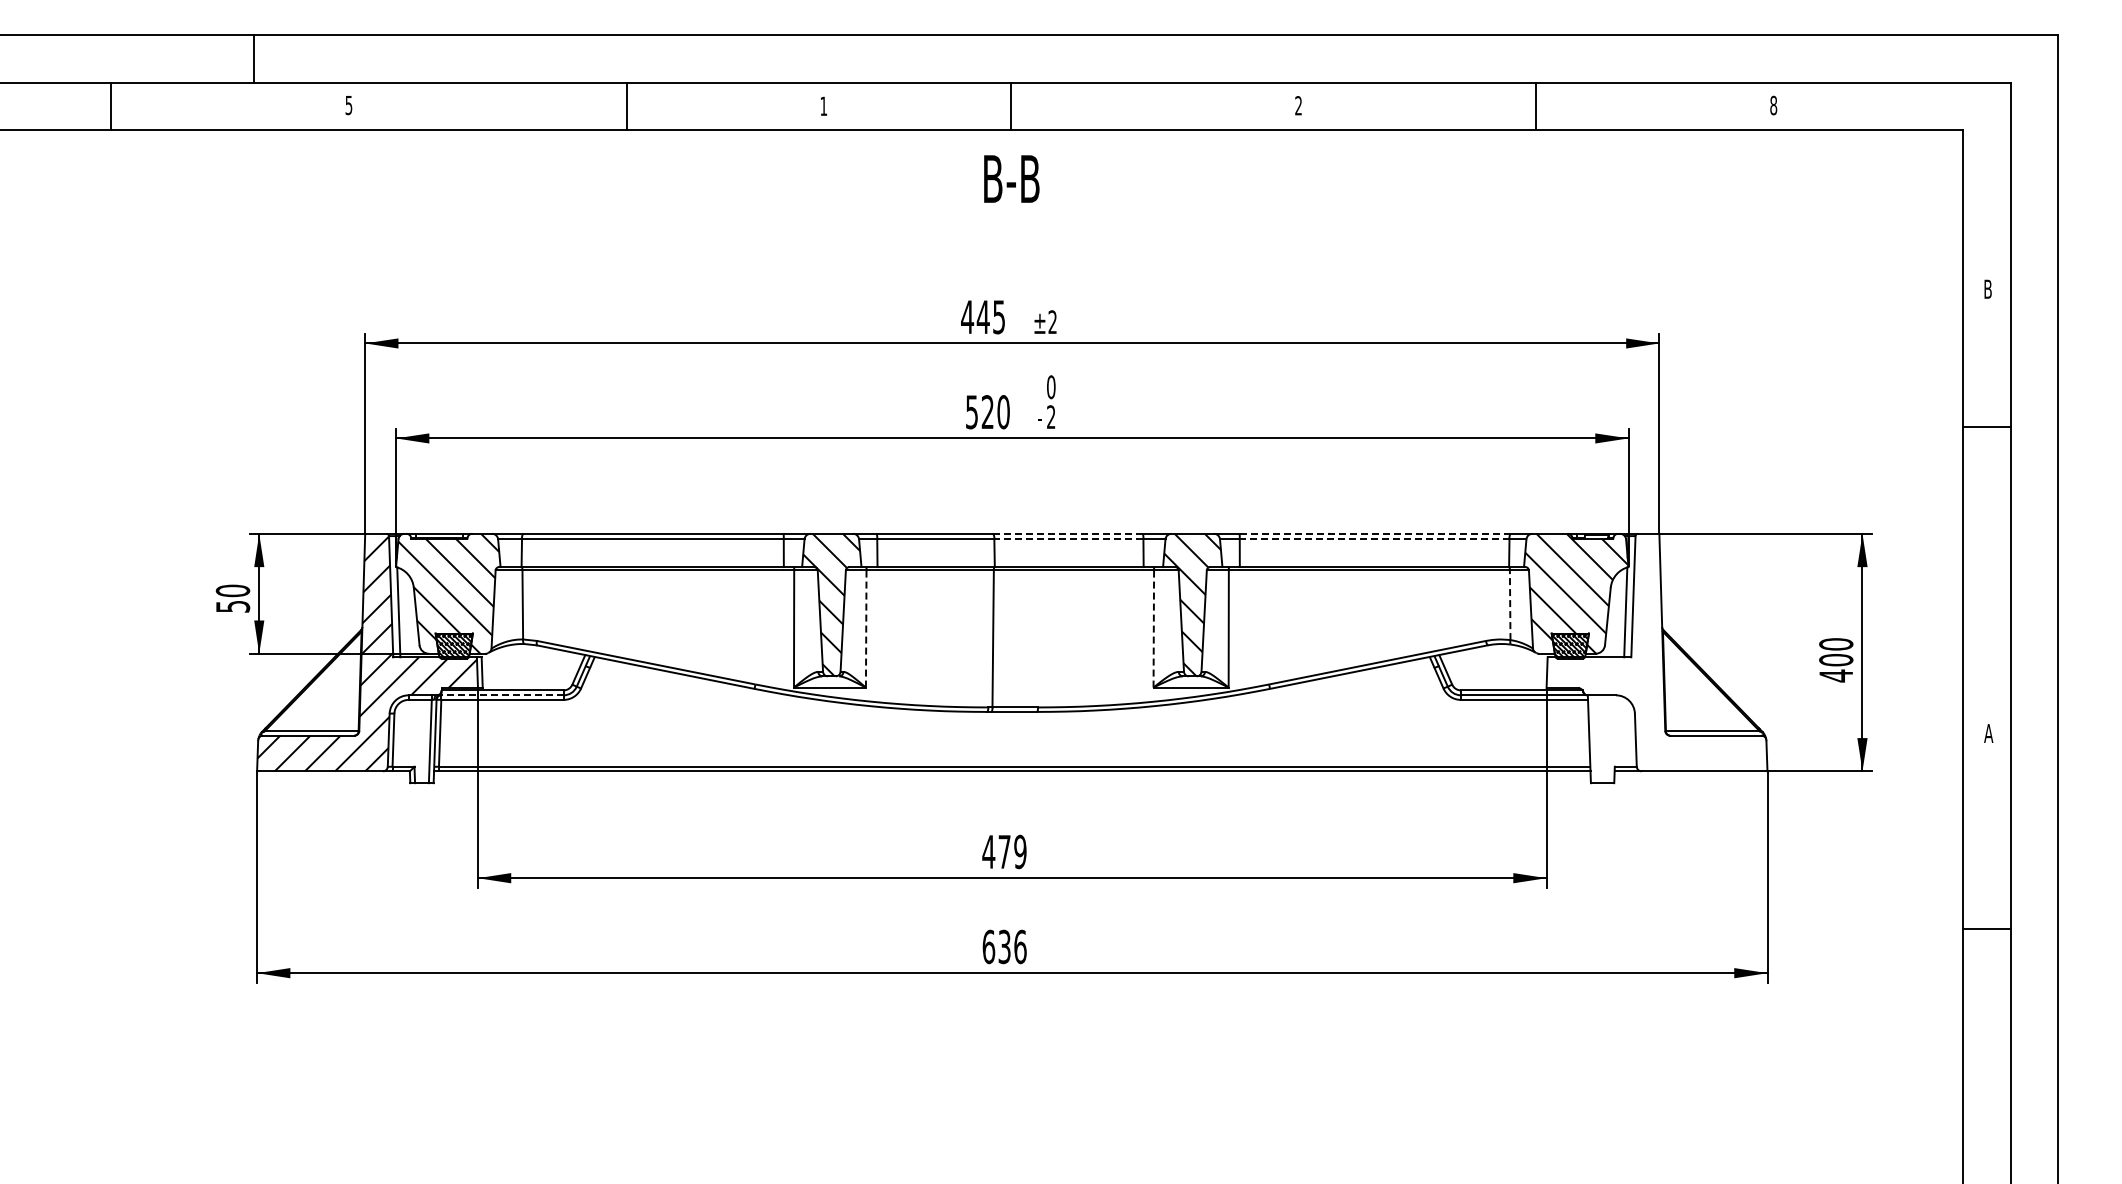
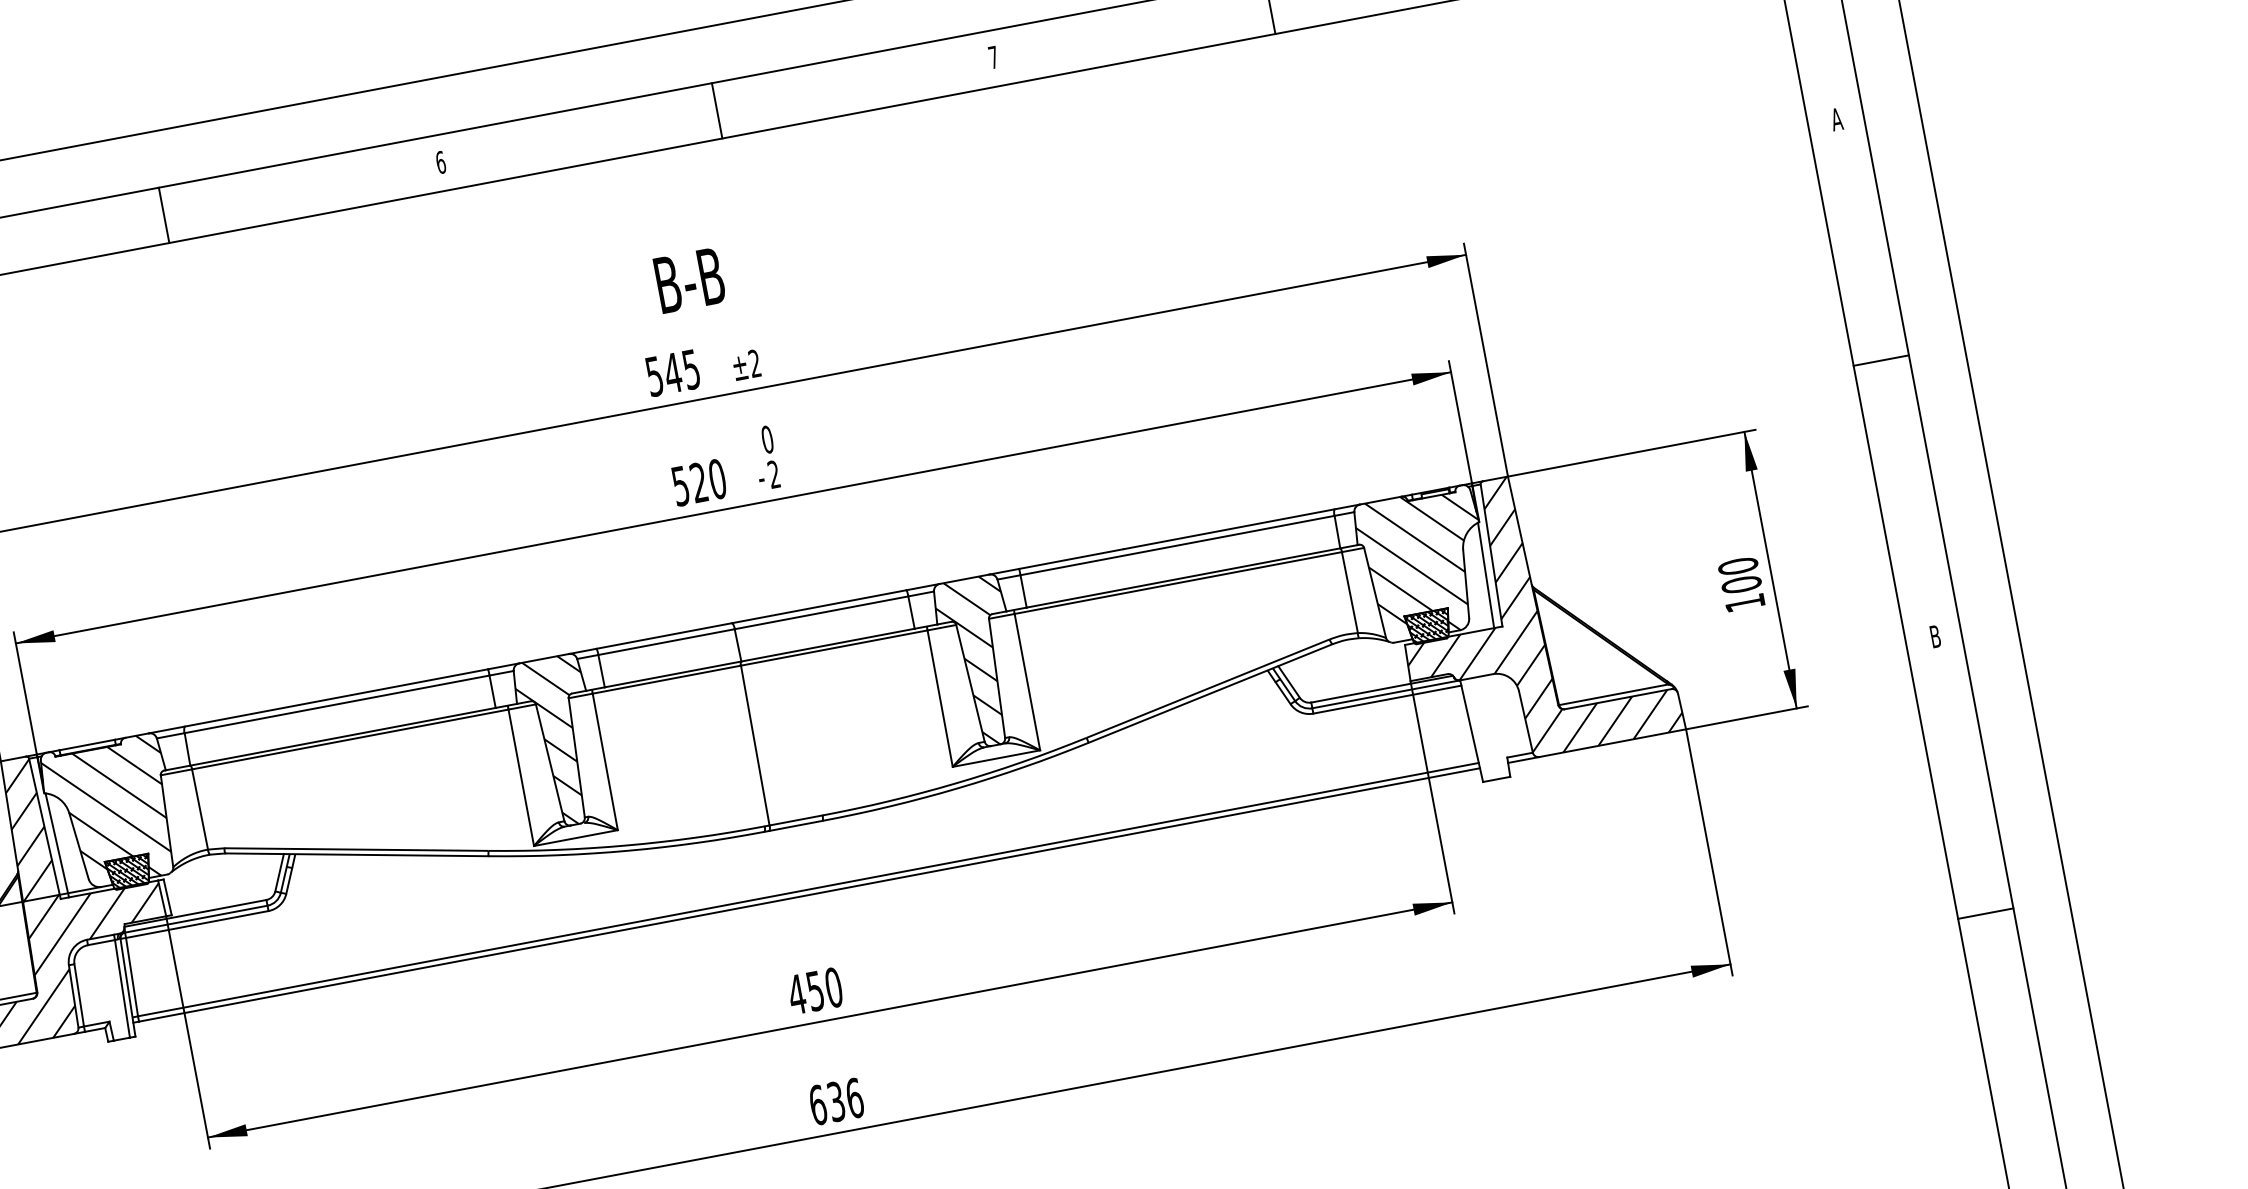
text: (1298, 105) -> (993, 57), 2 -> 7
line: (627, 106) -> (164, 215), moved
text: (823, 106) -> (440, 162), 1 -> 6
line: (1011, 106) -> (717, 110), moved
text: (1011, 178) -> (689, 279), moved
text: (1987, 288) -> (1836, 118), B -> A
text: (967, 317) -> (654, 376), 445 -> 545
line: (1986, 427) -> (1880, 361), moved
line: (1068, 533) -> (819, 606), dashed -> solid
line: (1375, 533) -> (1177, 538), dashed -> solid
line: (1068, 539) -> (821, 613), dashed -> solid
line: (1374, 539) -> (1177, 545), dashed -> solid
line: (1510, 605) -> (1350, 592), dashed -> solid
line: (866, 629) -> (605, 762), dashed -> solid
line: (1153, 629) -> (939, 699), dashed -> solid
hatch: (1656, 652) -> (1530, 615), added
text: (1835, 675) -> (1744, 602), 400 -> 100
line: (501, 695) -> (195, 919), dashed -> solid
text: (1988, 733) -> (1935, 636), A -> B
text: (1012, 852) -> (824, 989), 479 -> 450
line: (1986, 929) -> (1985, 914), moved

